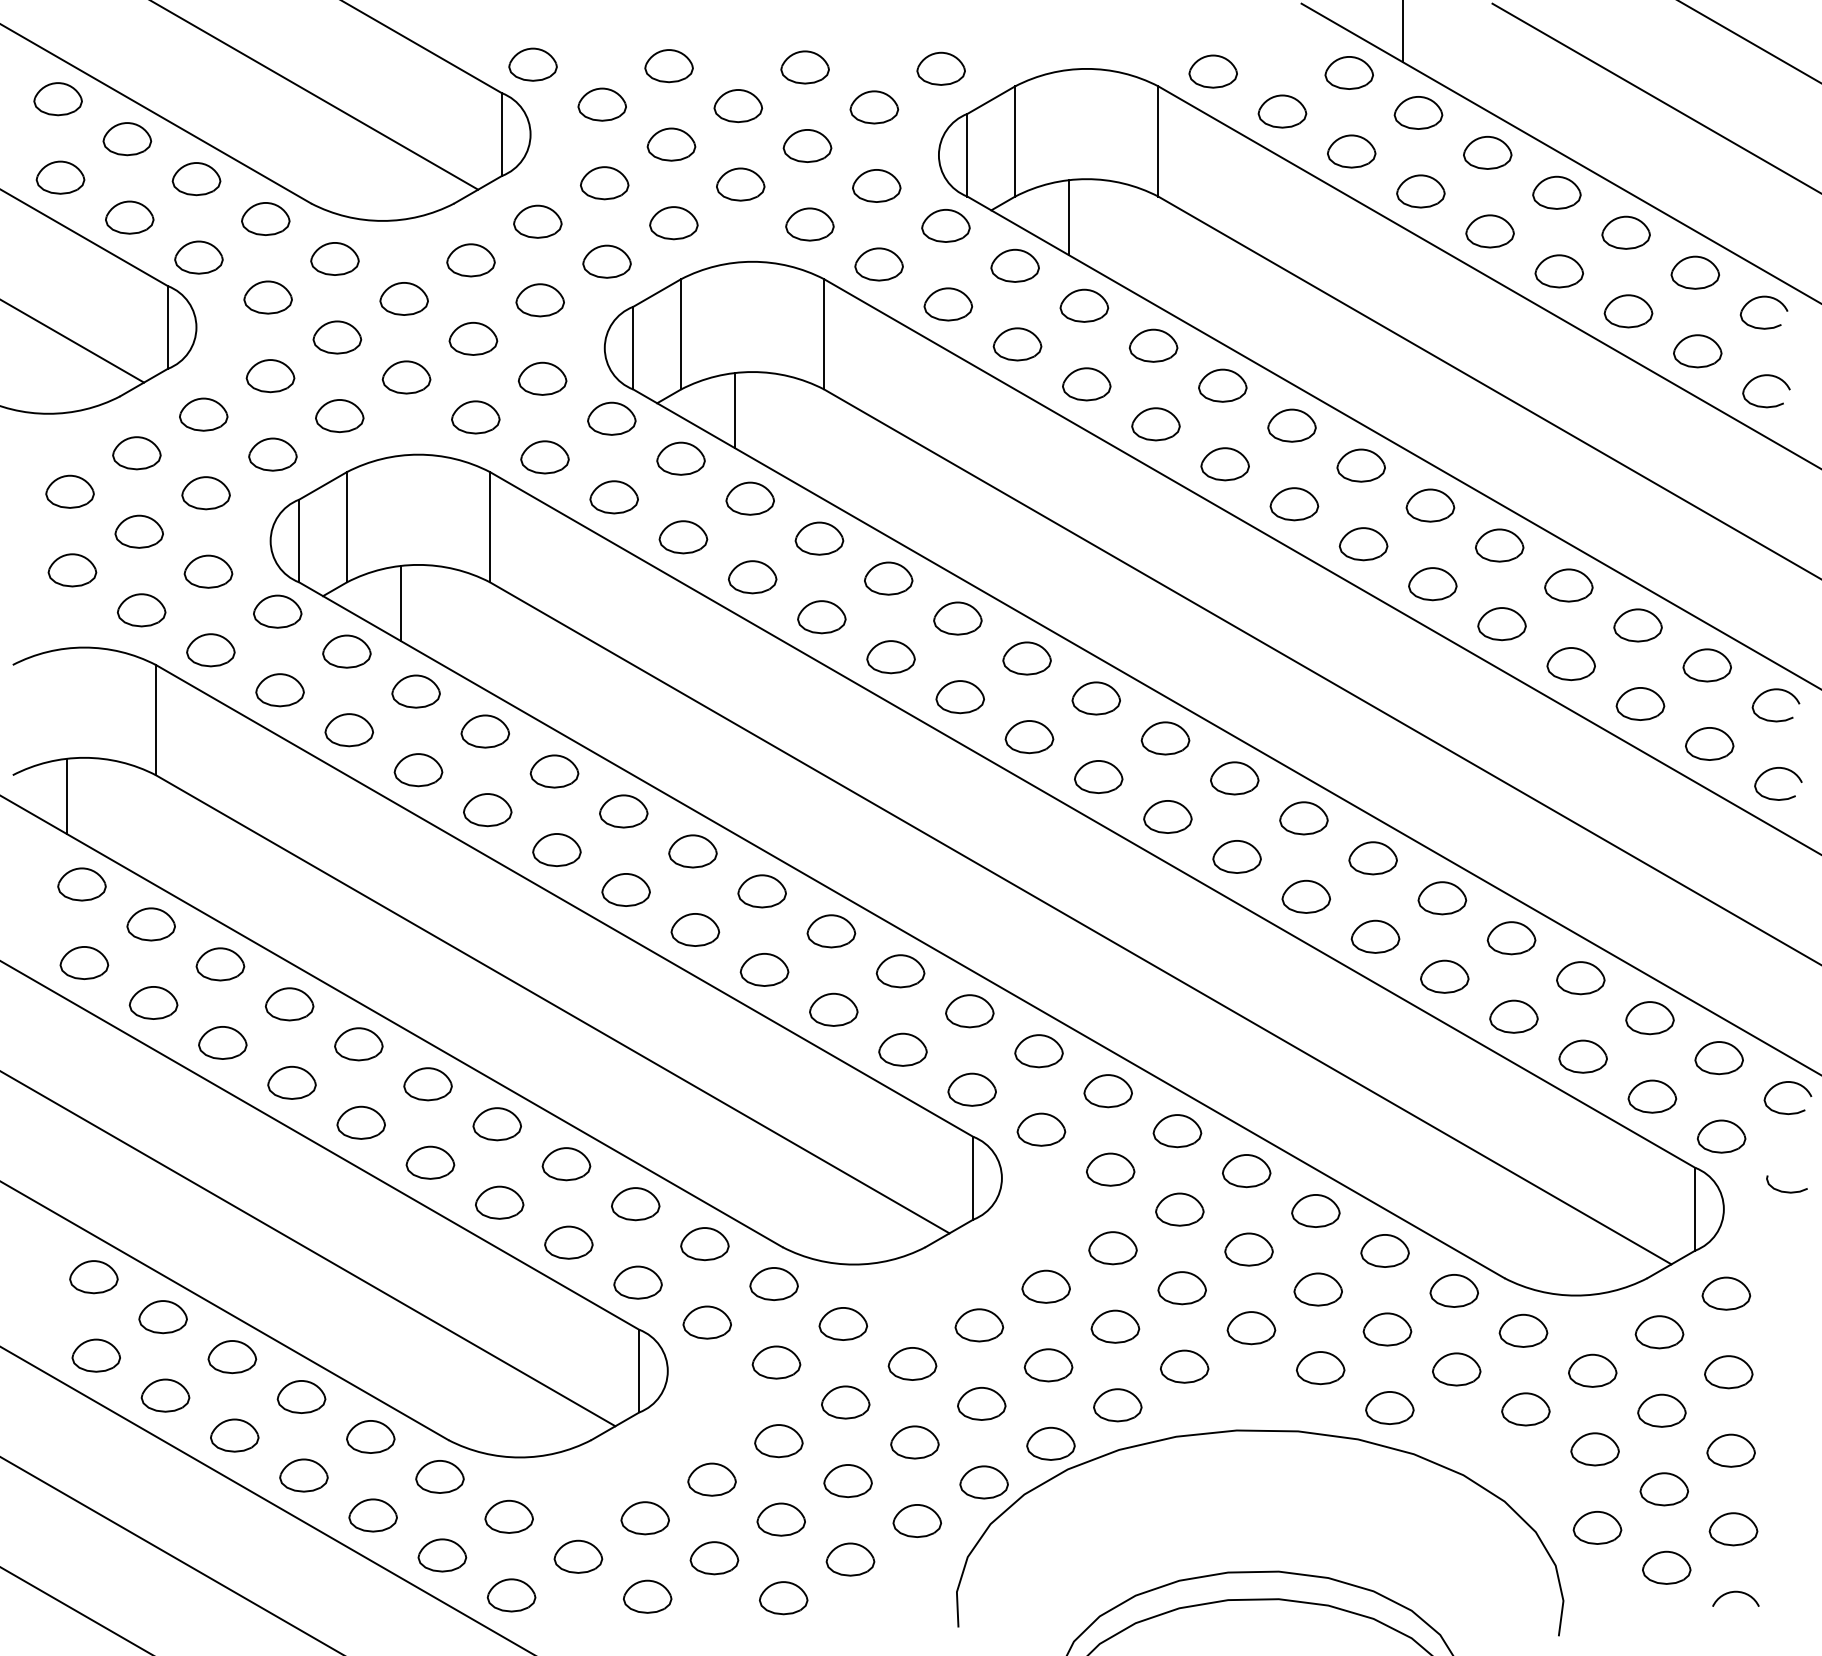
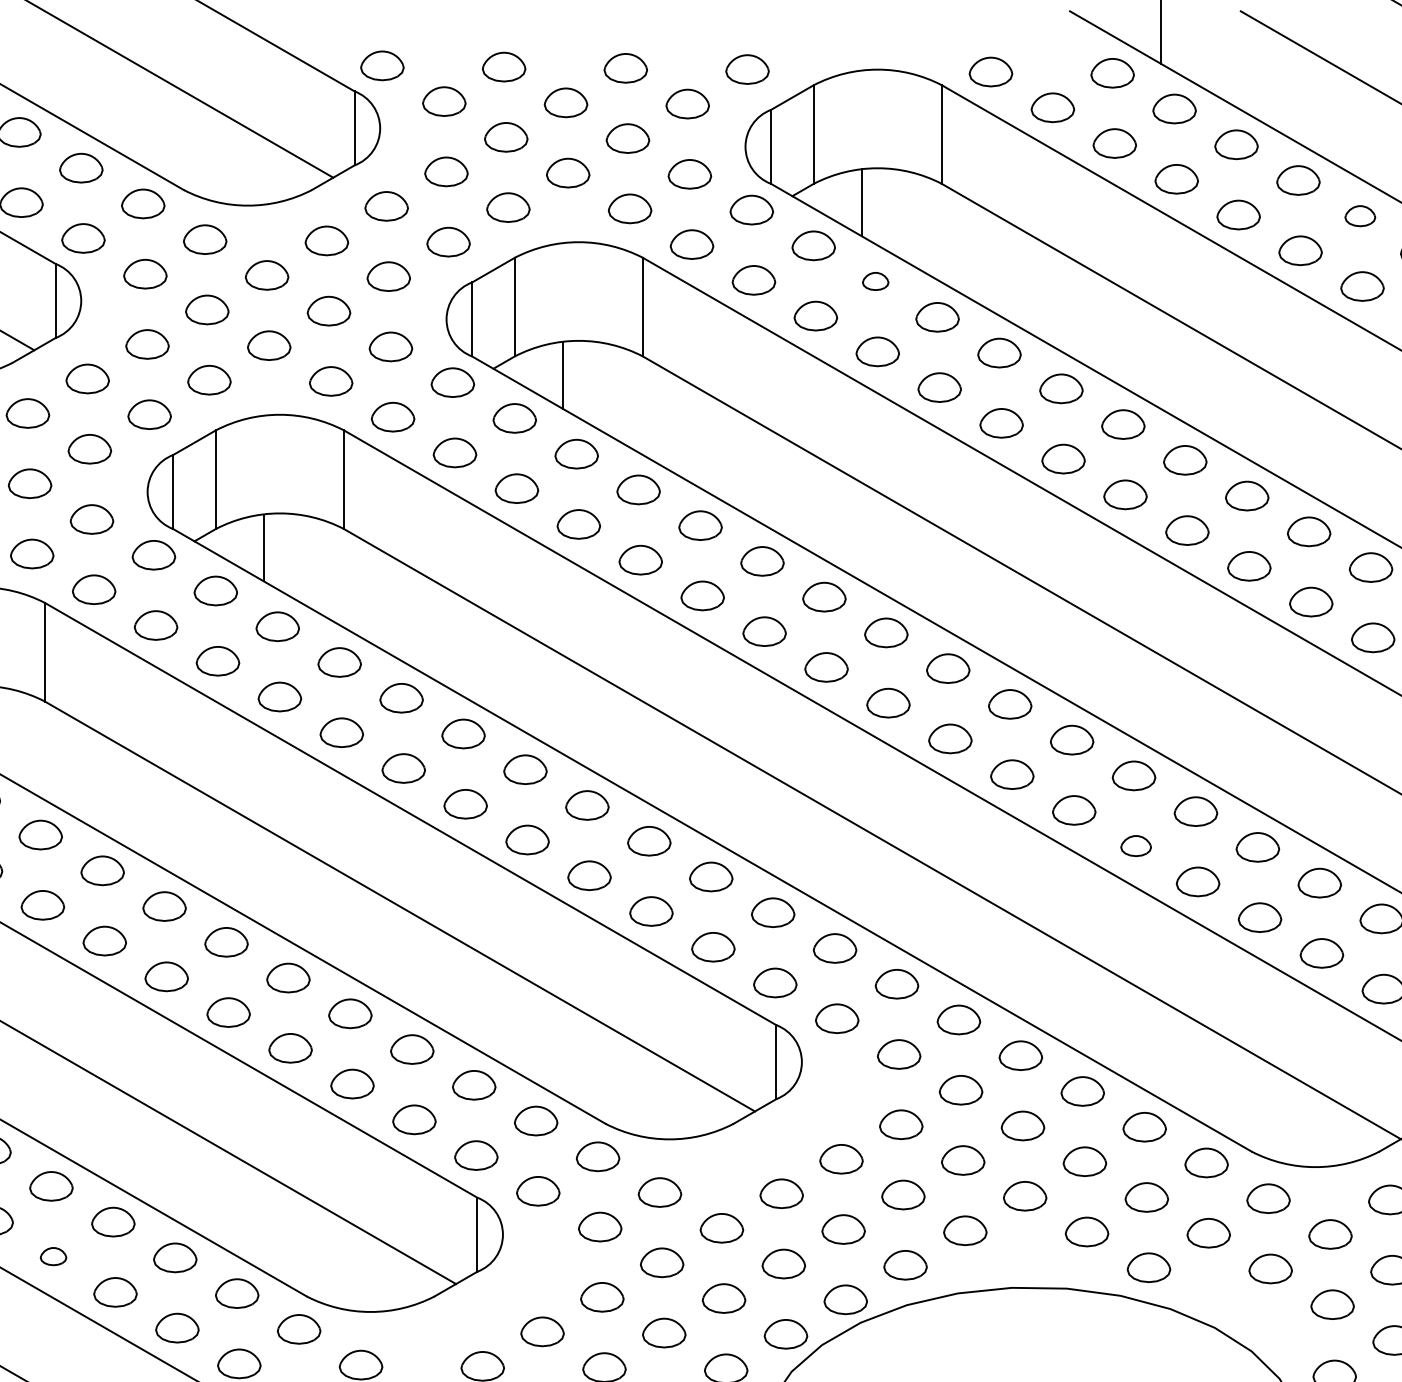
part: (1625, 232) -> (1359, 215), size x0.7
part: (1084, 305) -> (875, 281), size x0.6
part: (1375, 936) -> (1136, 845), size x0.7
part: (165, 1395) -> (53, 1256), size x0.6

